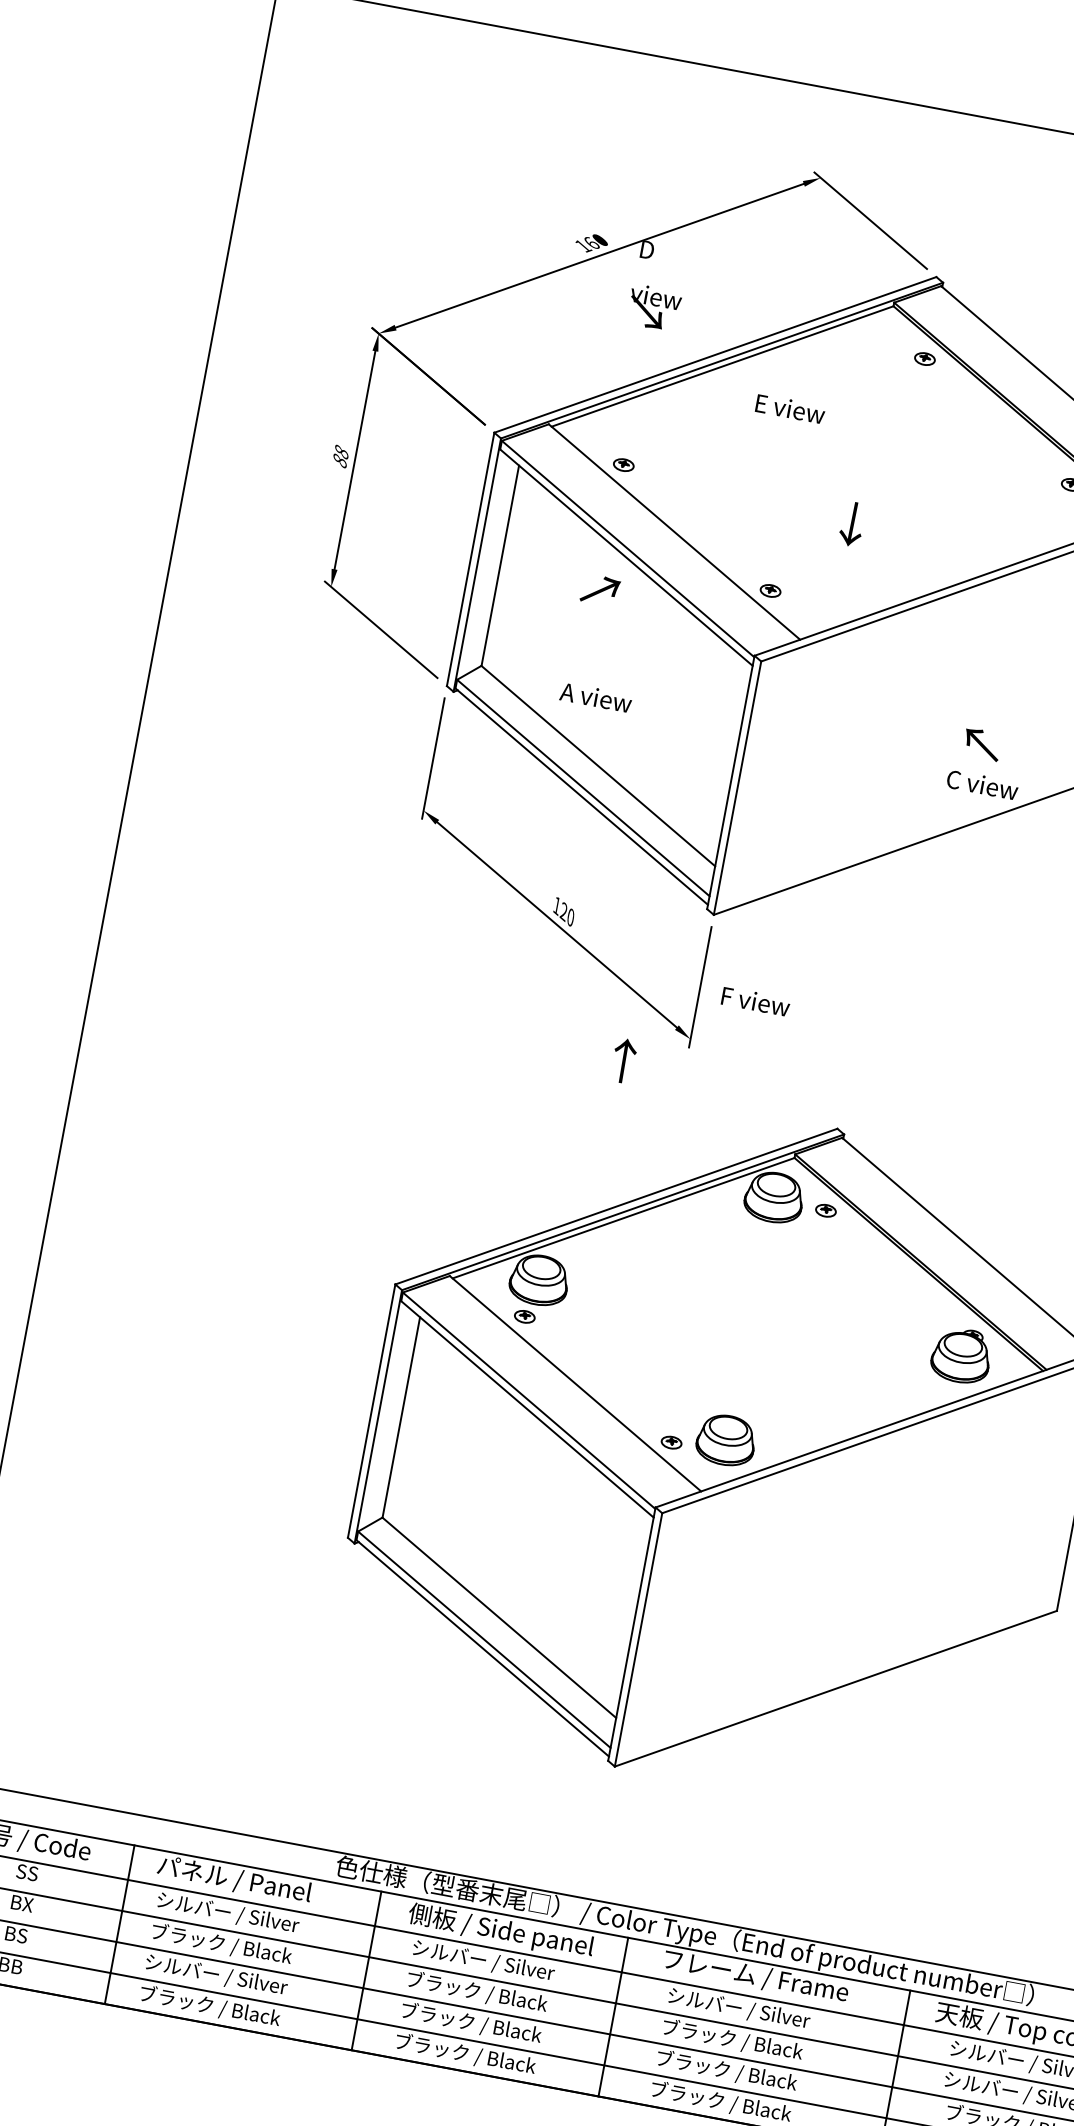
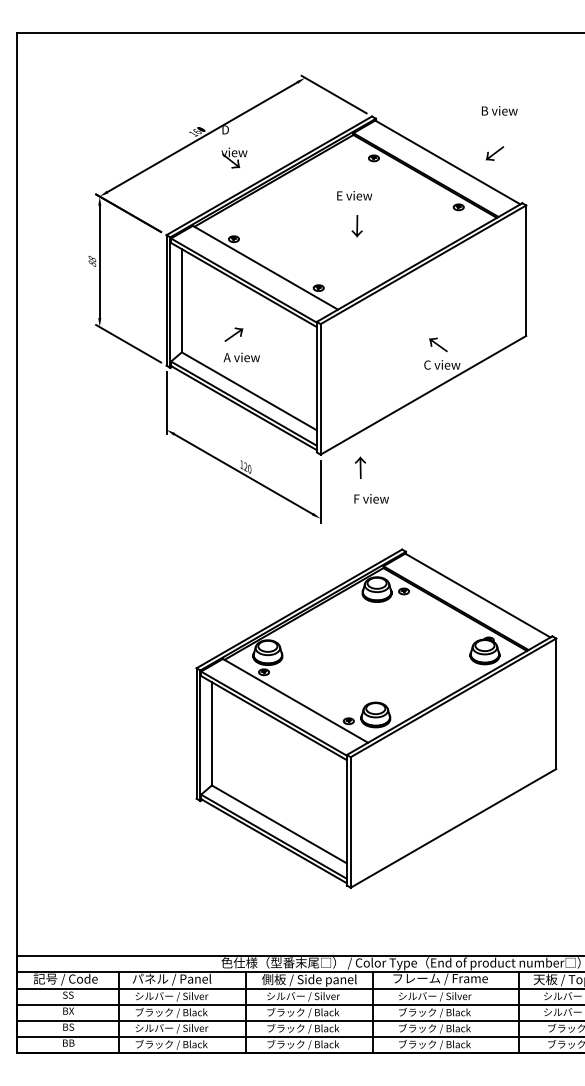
text: (790, 408) -> (354, 195), moved
text: (850, 524) -> (356, 226), moved
text: (599, 589) -> (233, 334), moved
text: (755, 1000) -> (371, 498), moved
text: (623, 1060) -> (360, 467), moved

